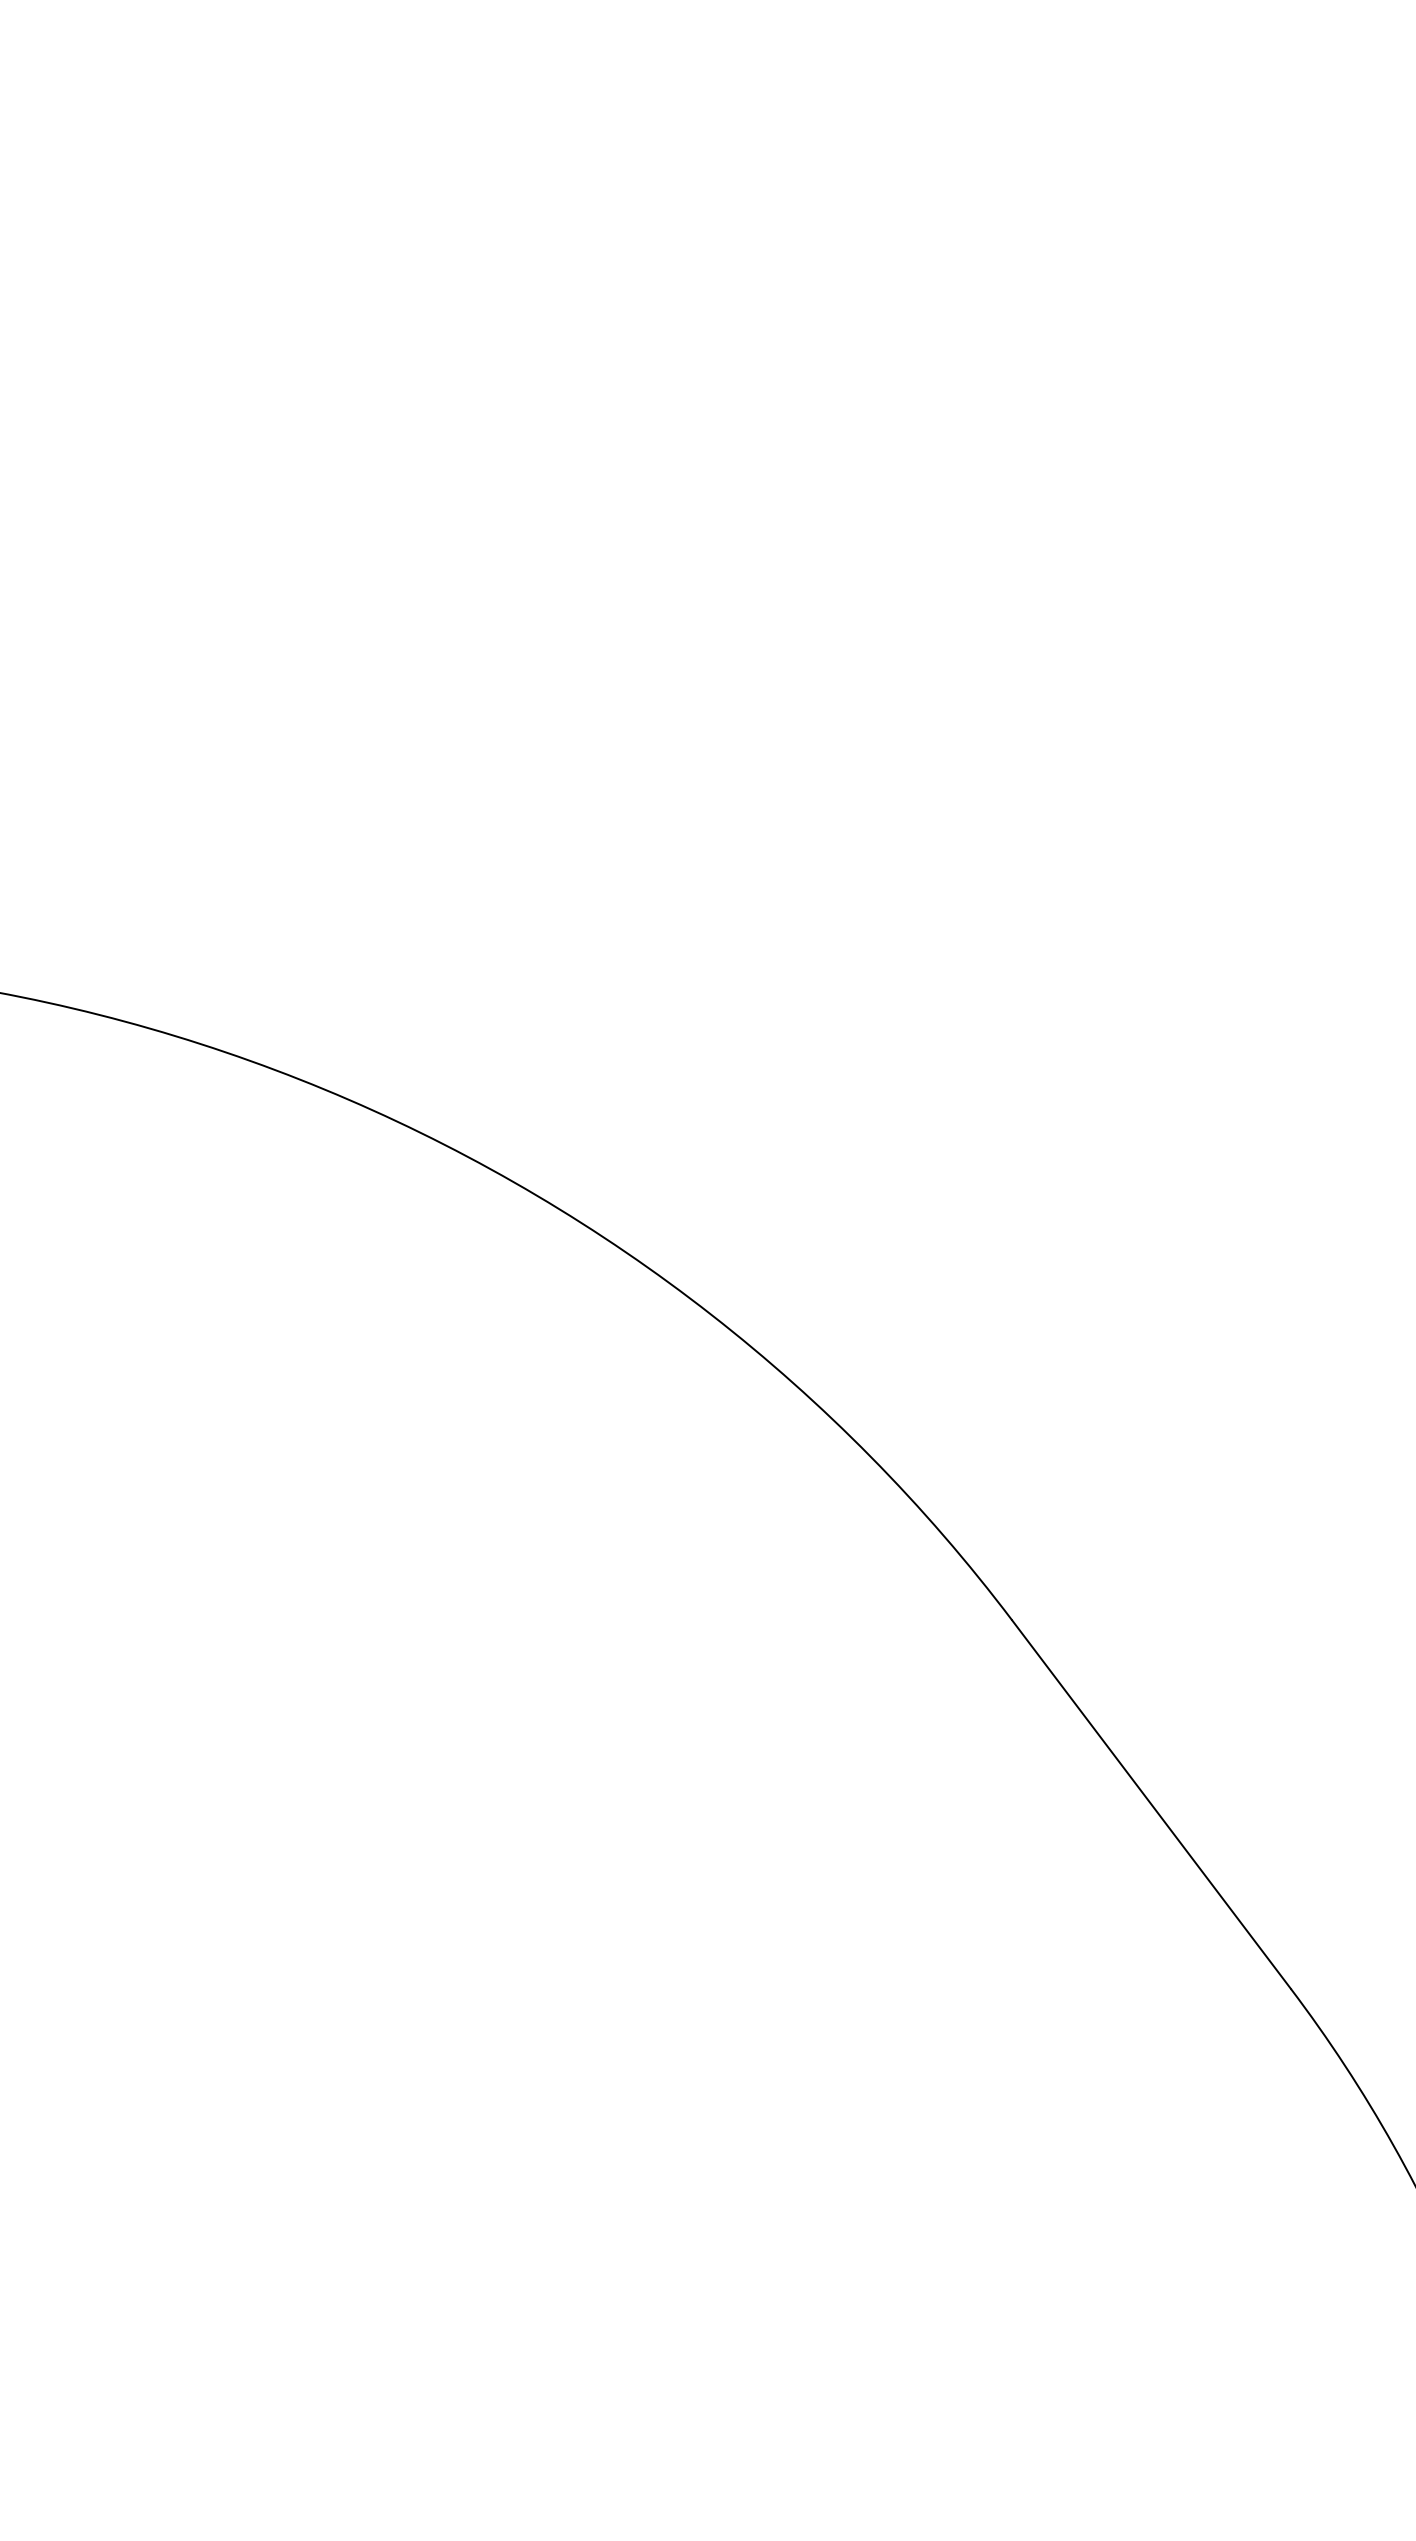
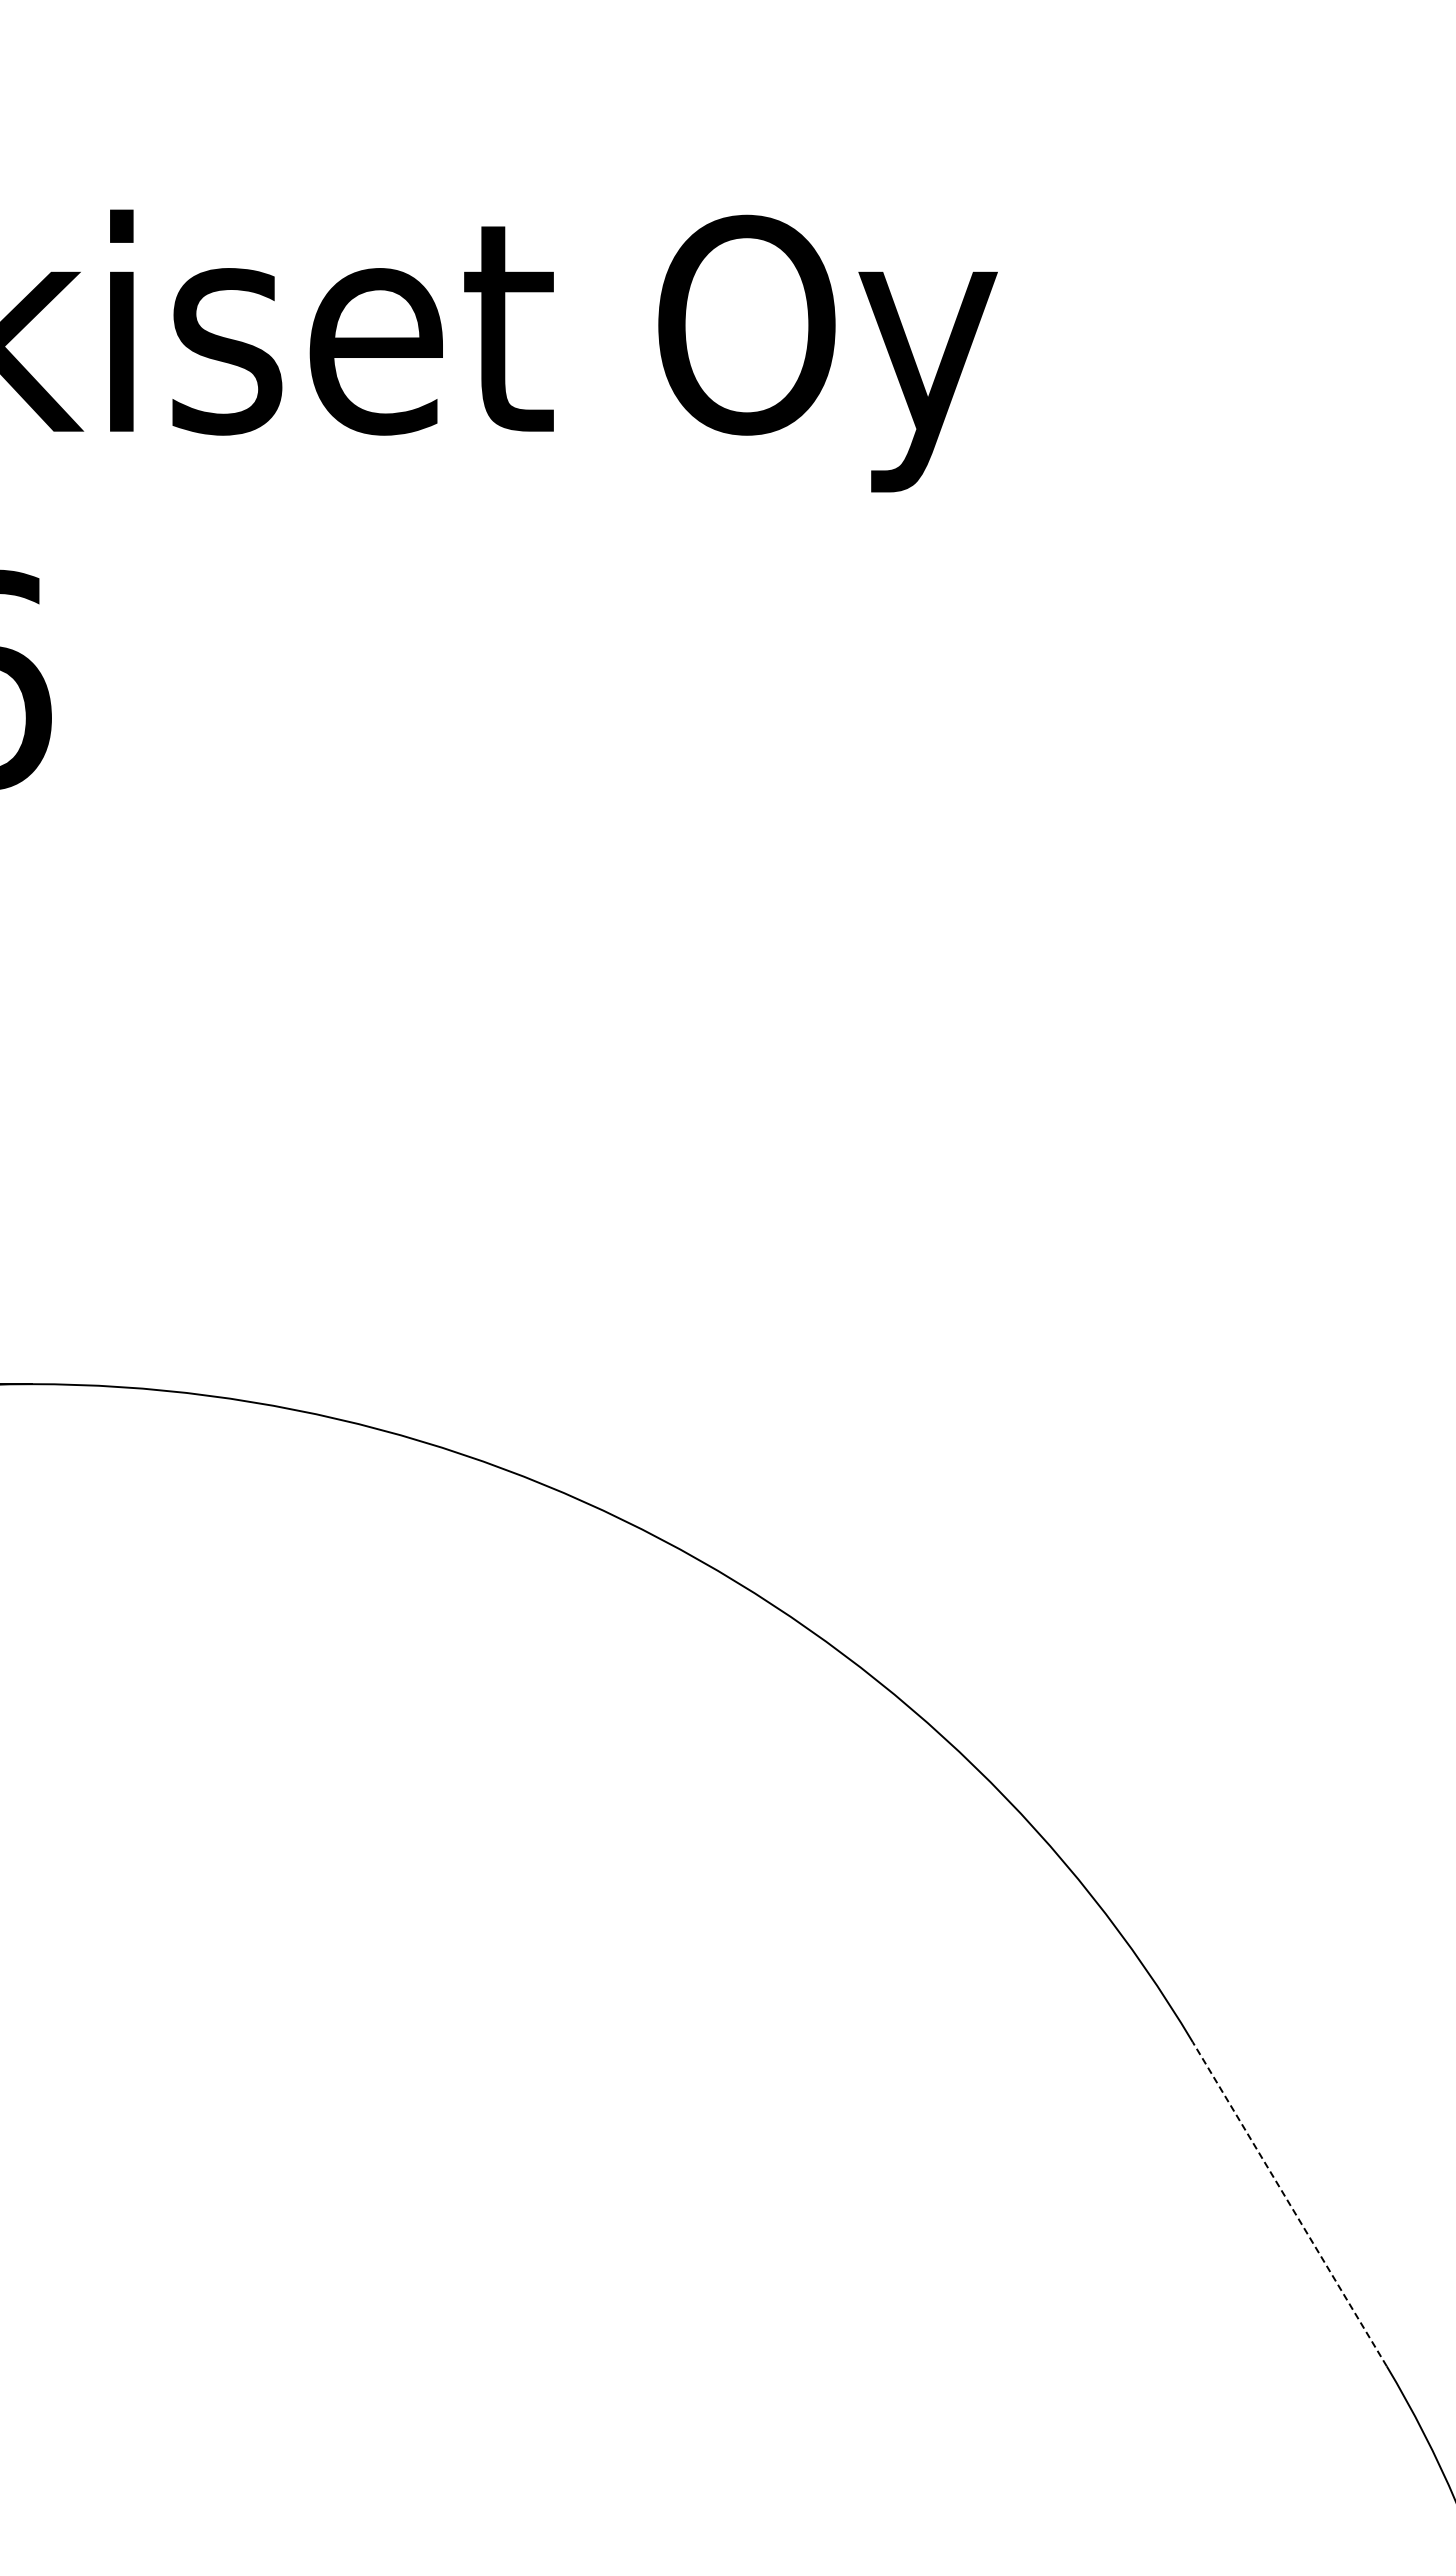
line: (1151, 1805) -> (1289, 2204), solid -> dashed

